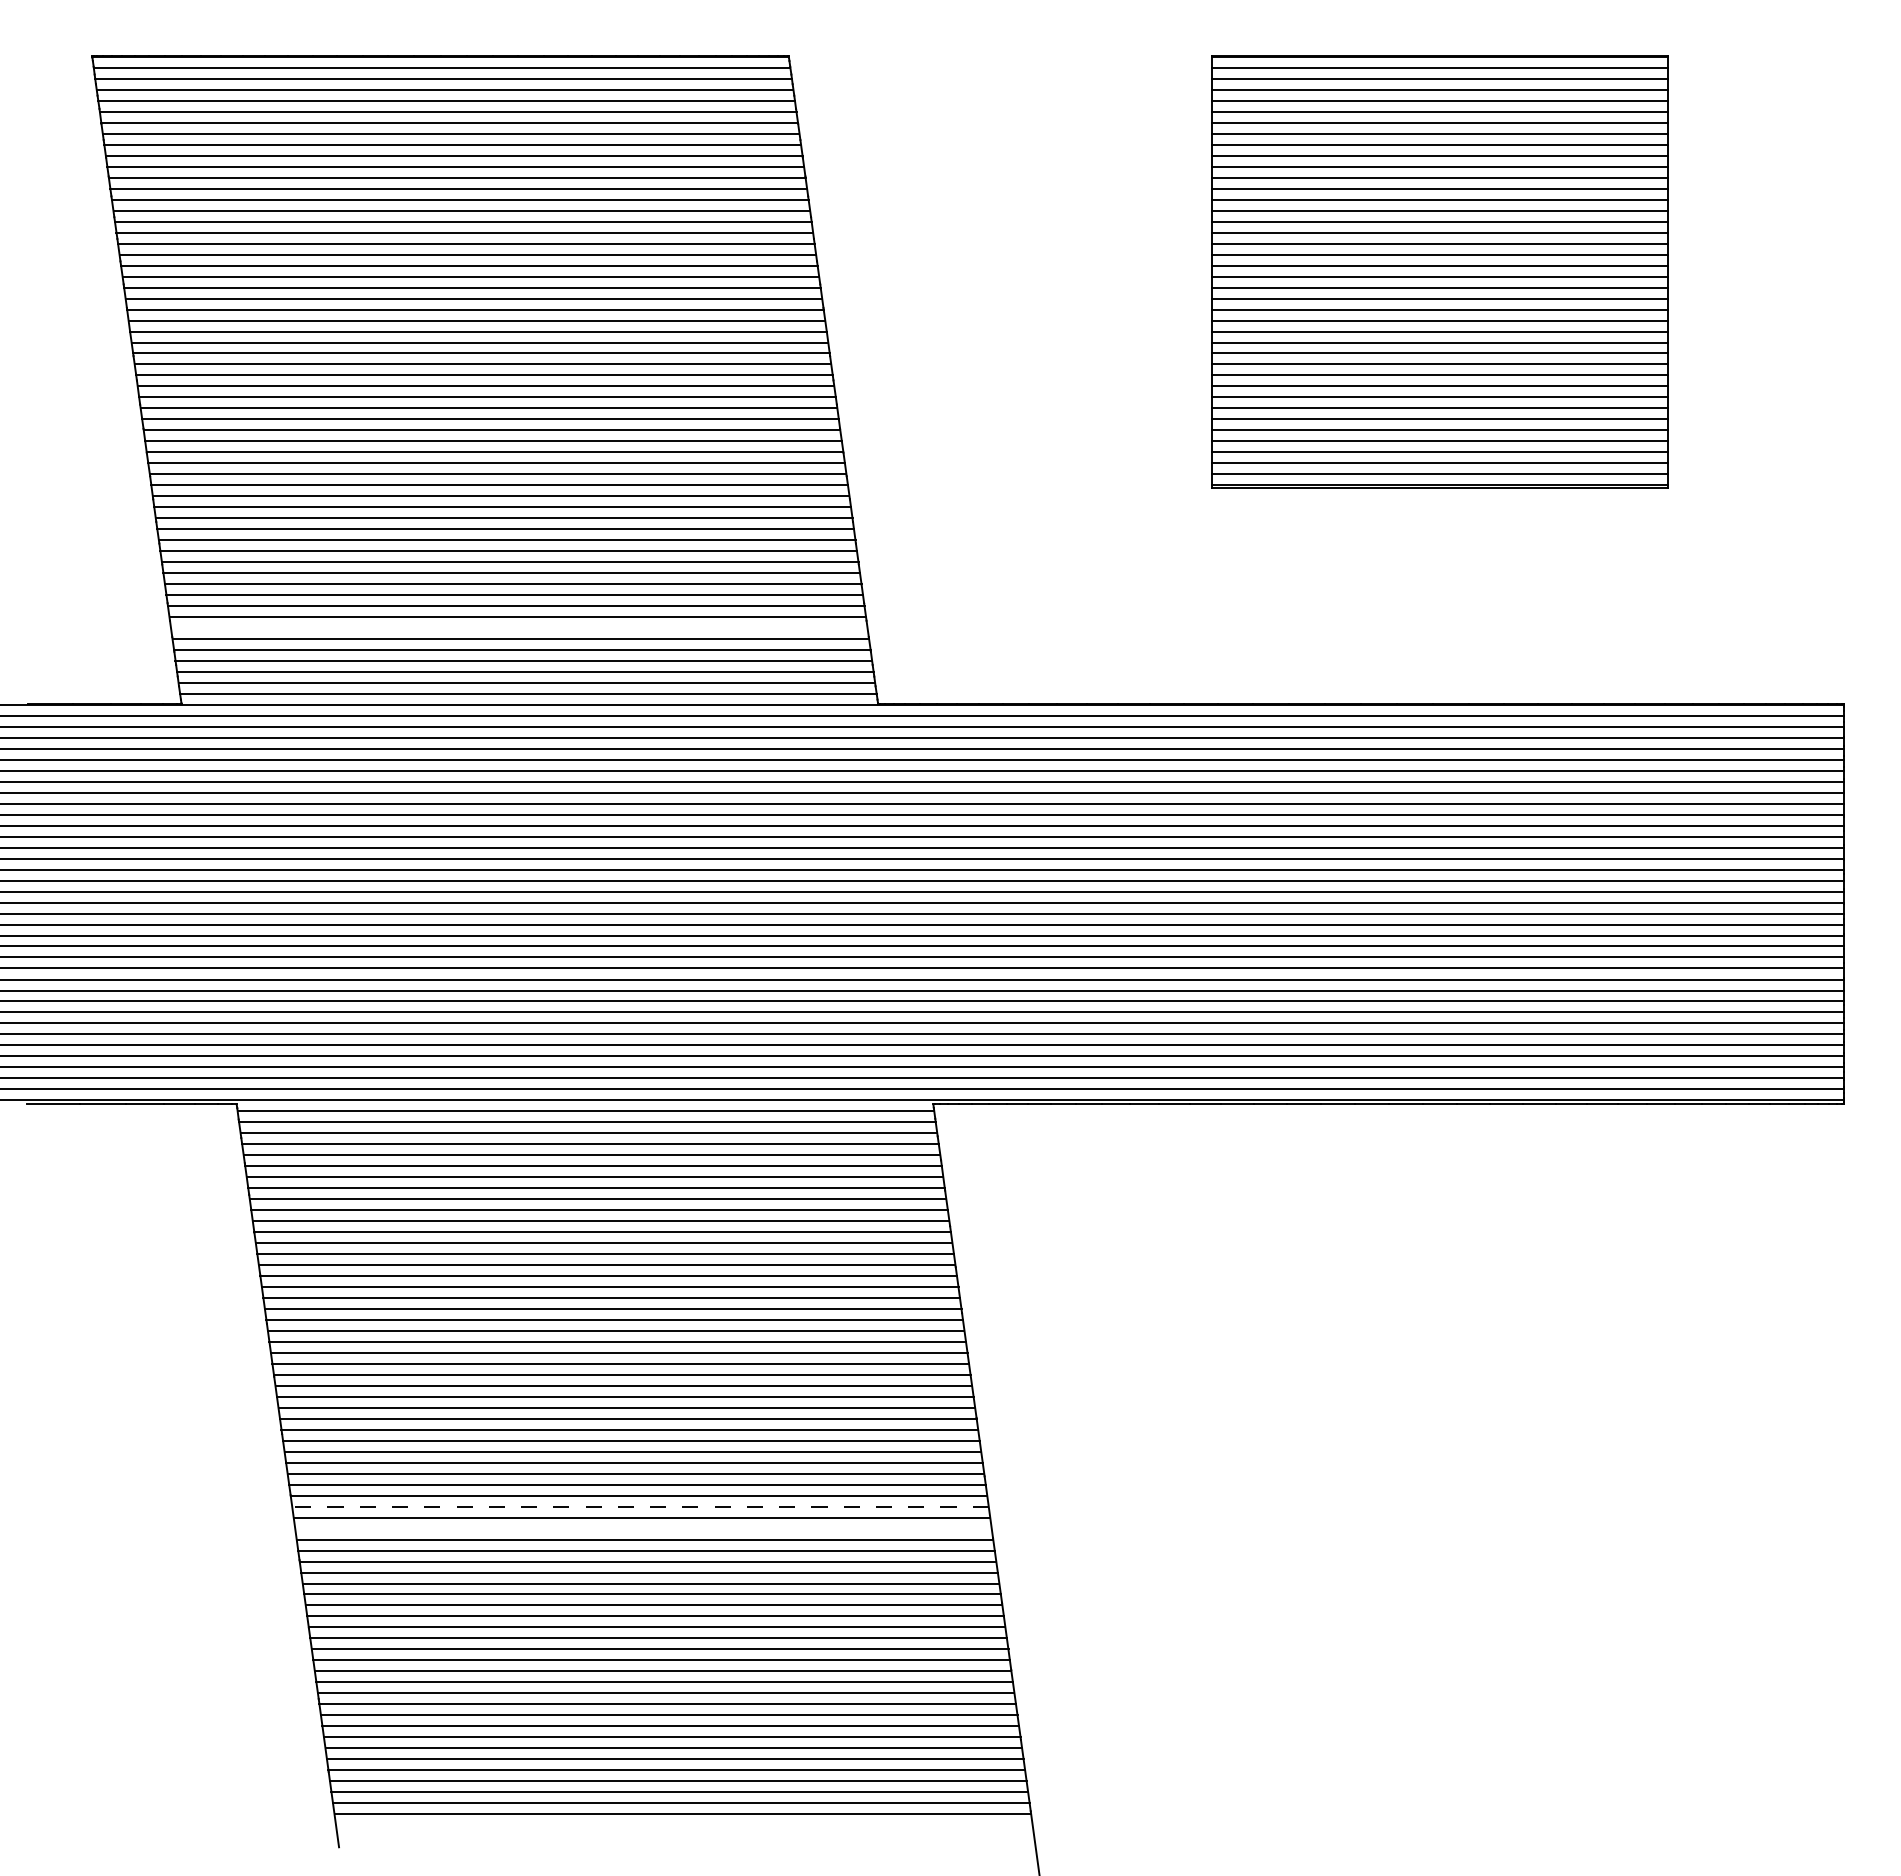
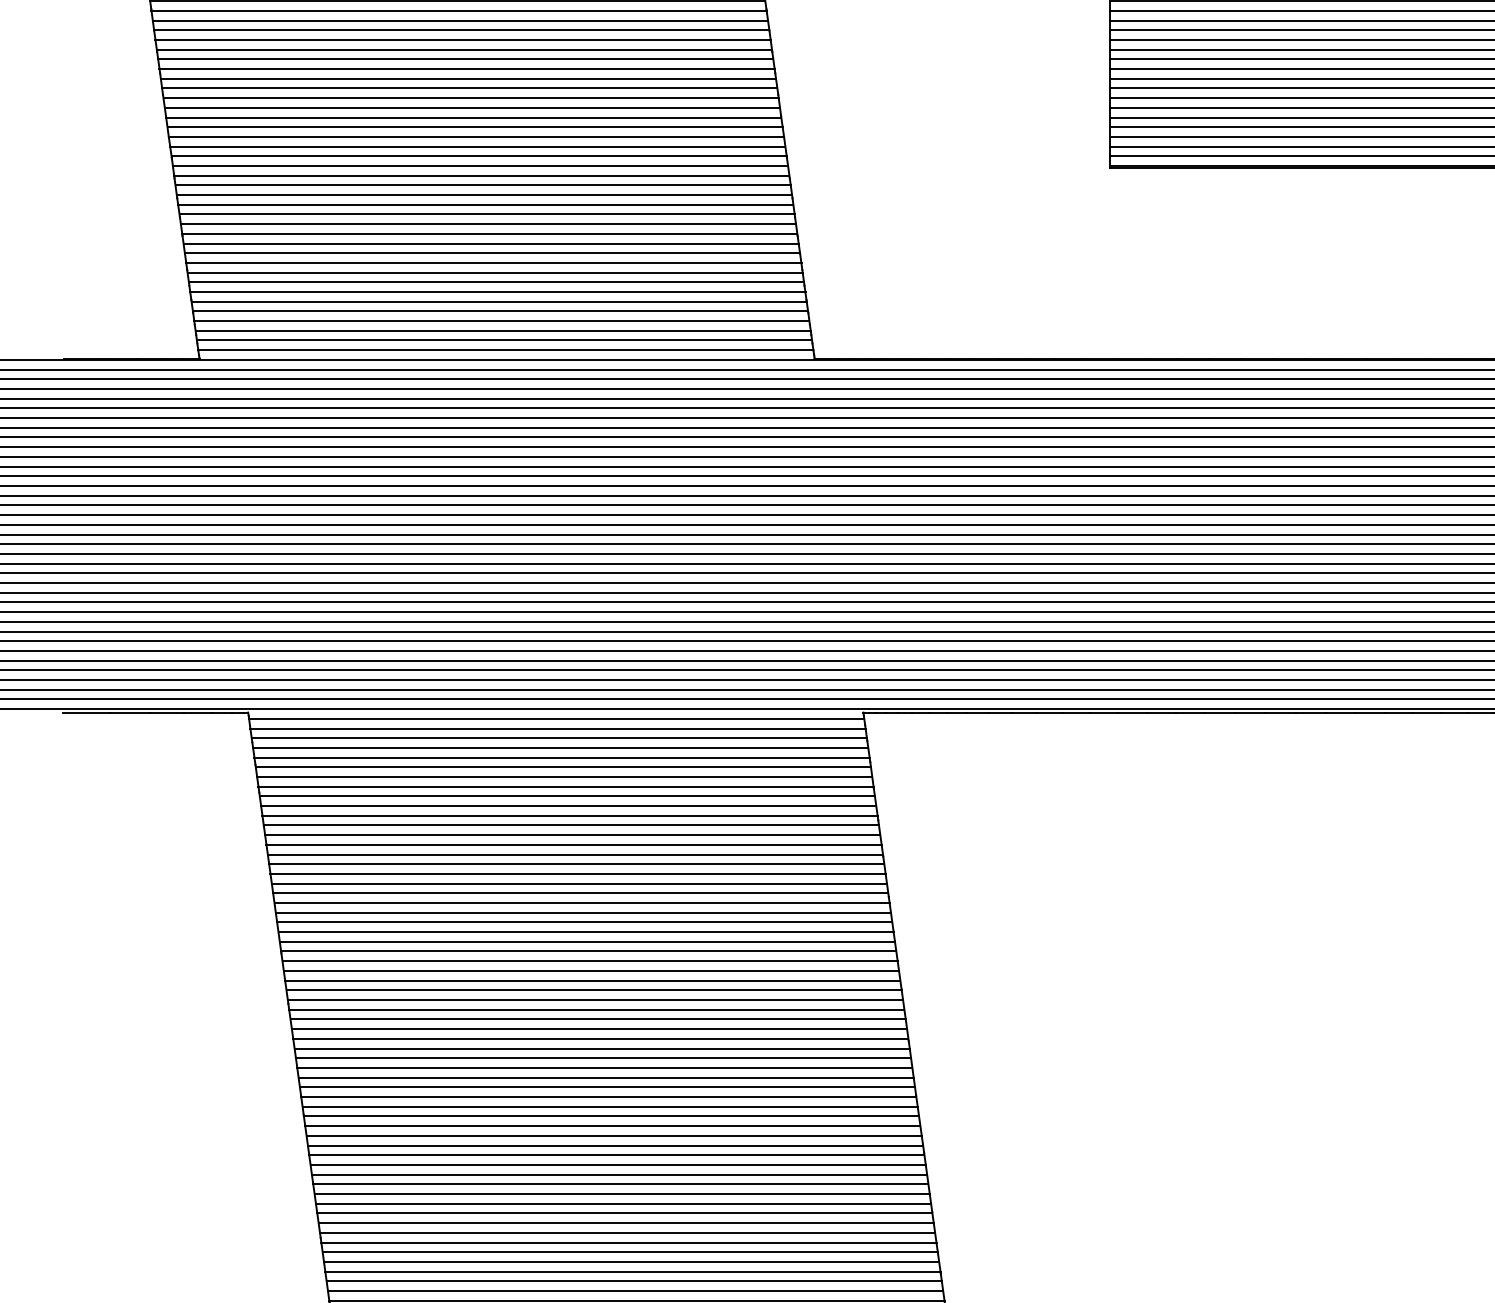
line: (518, 628) -> (497, 292), added
line: (639, 1506) -> (603, 1067), dashed -> solid
line: (643, 1528) -> (607, 1087), added

